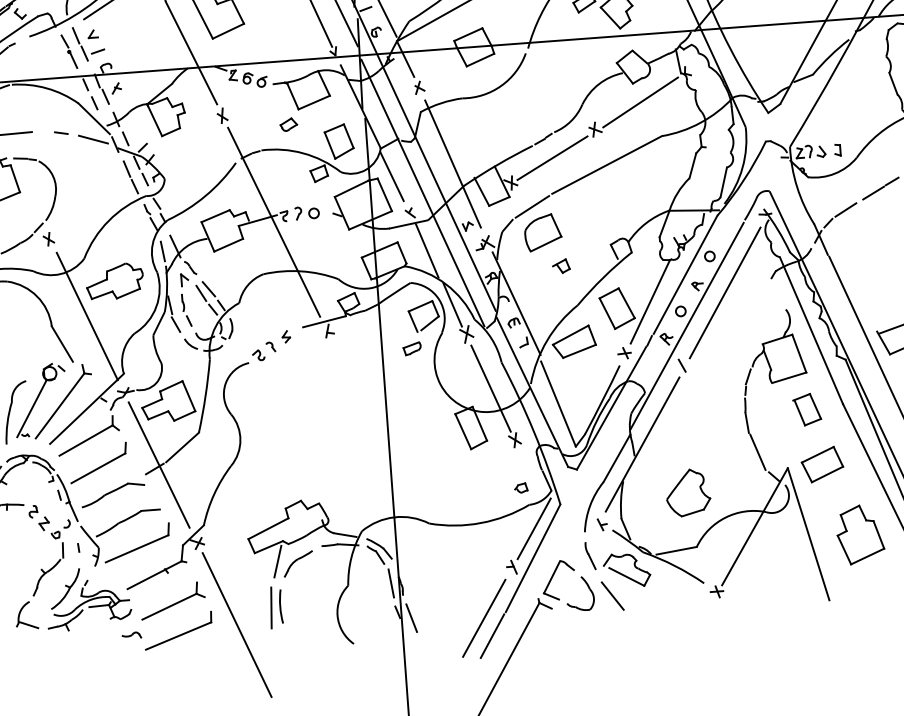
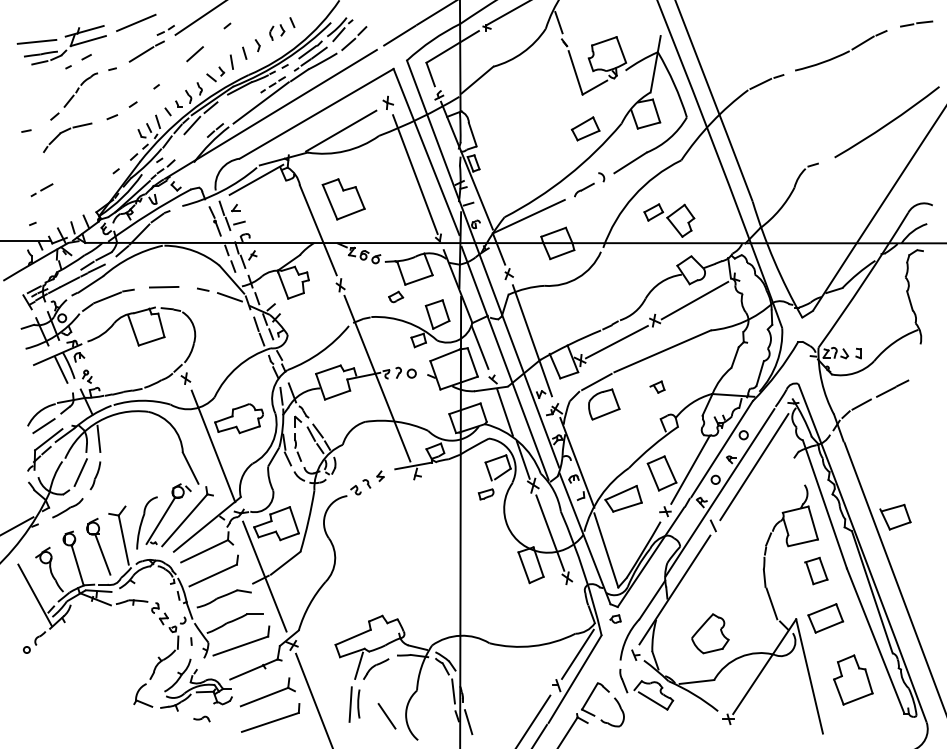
part: (561, 265) -> (657, 386), moved
part: (521, 487) -> (615, 618), moved
line: (612, 596) -> (386, 716), moved
part: (131, 634) -> (201, 718), moved

